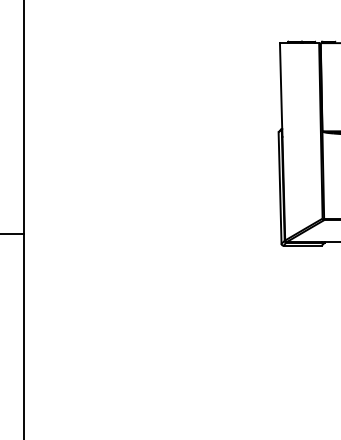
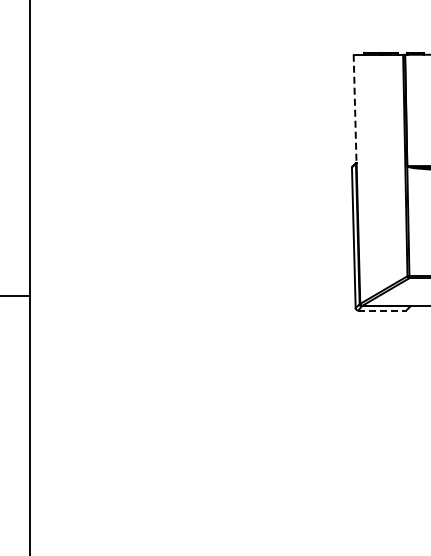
line: (281, 86) -> (355, 109), solid -> dashed
line: (302, 245) -> (382, 310), solid -> dashed

